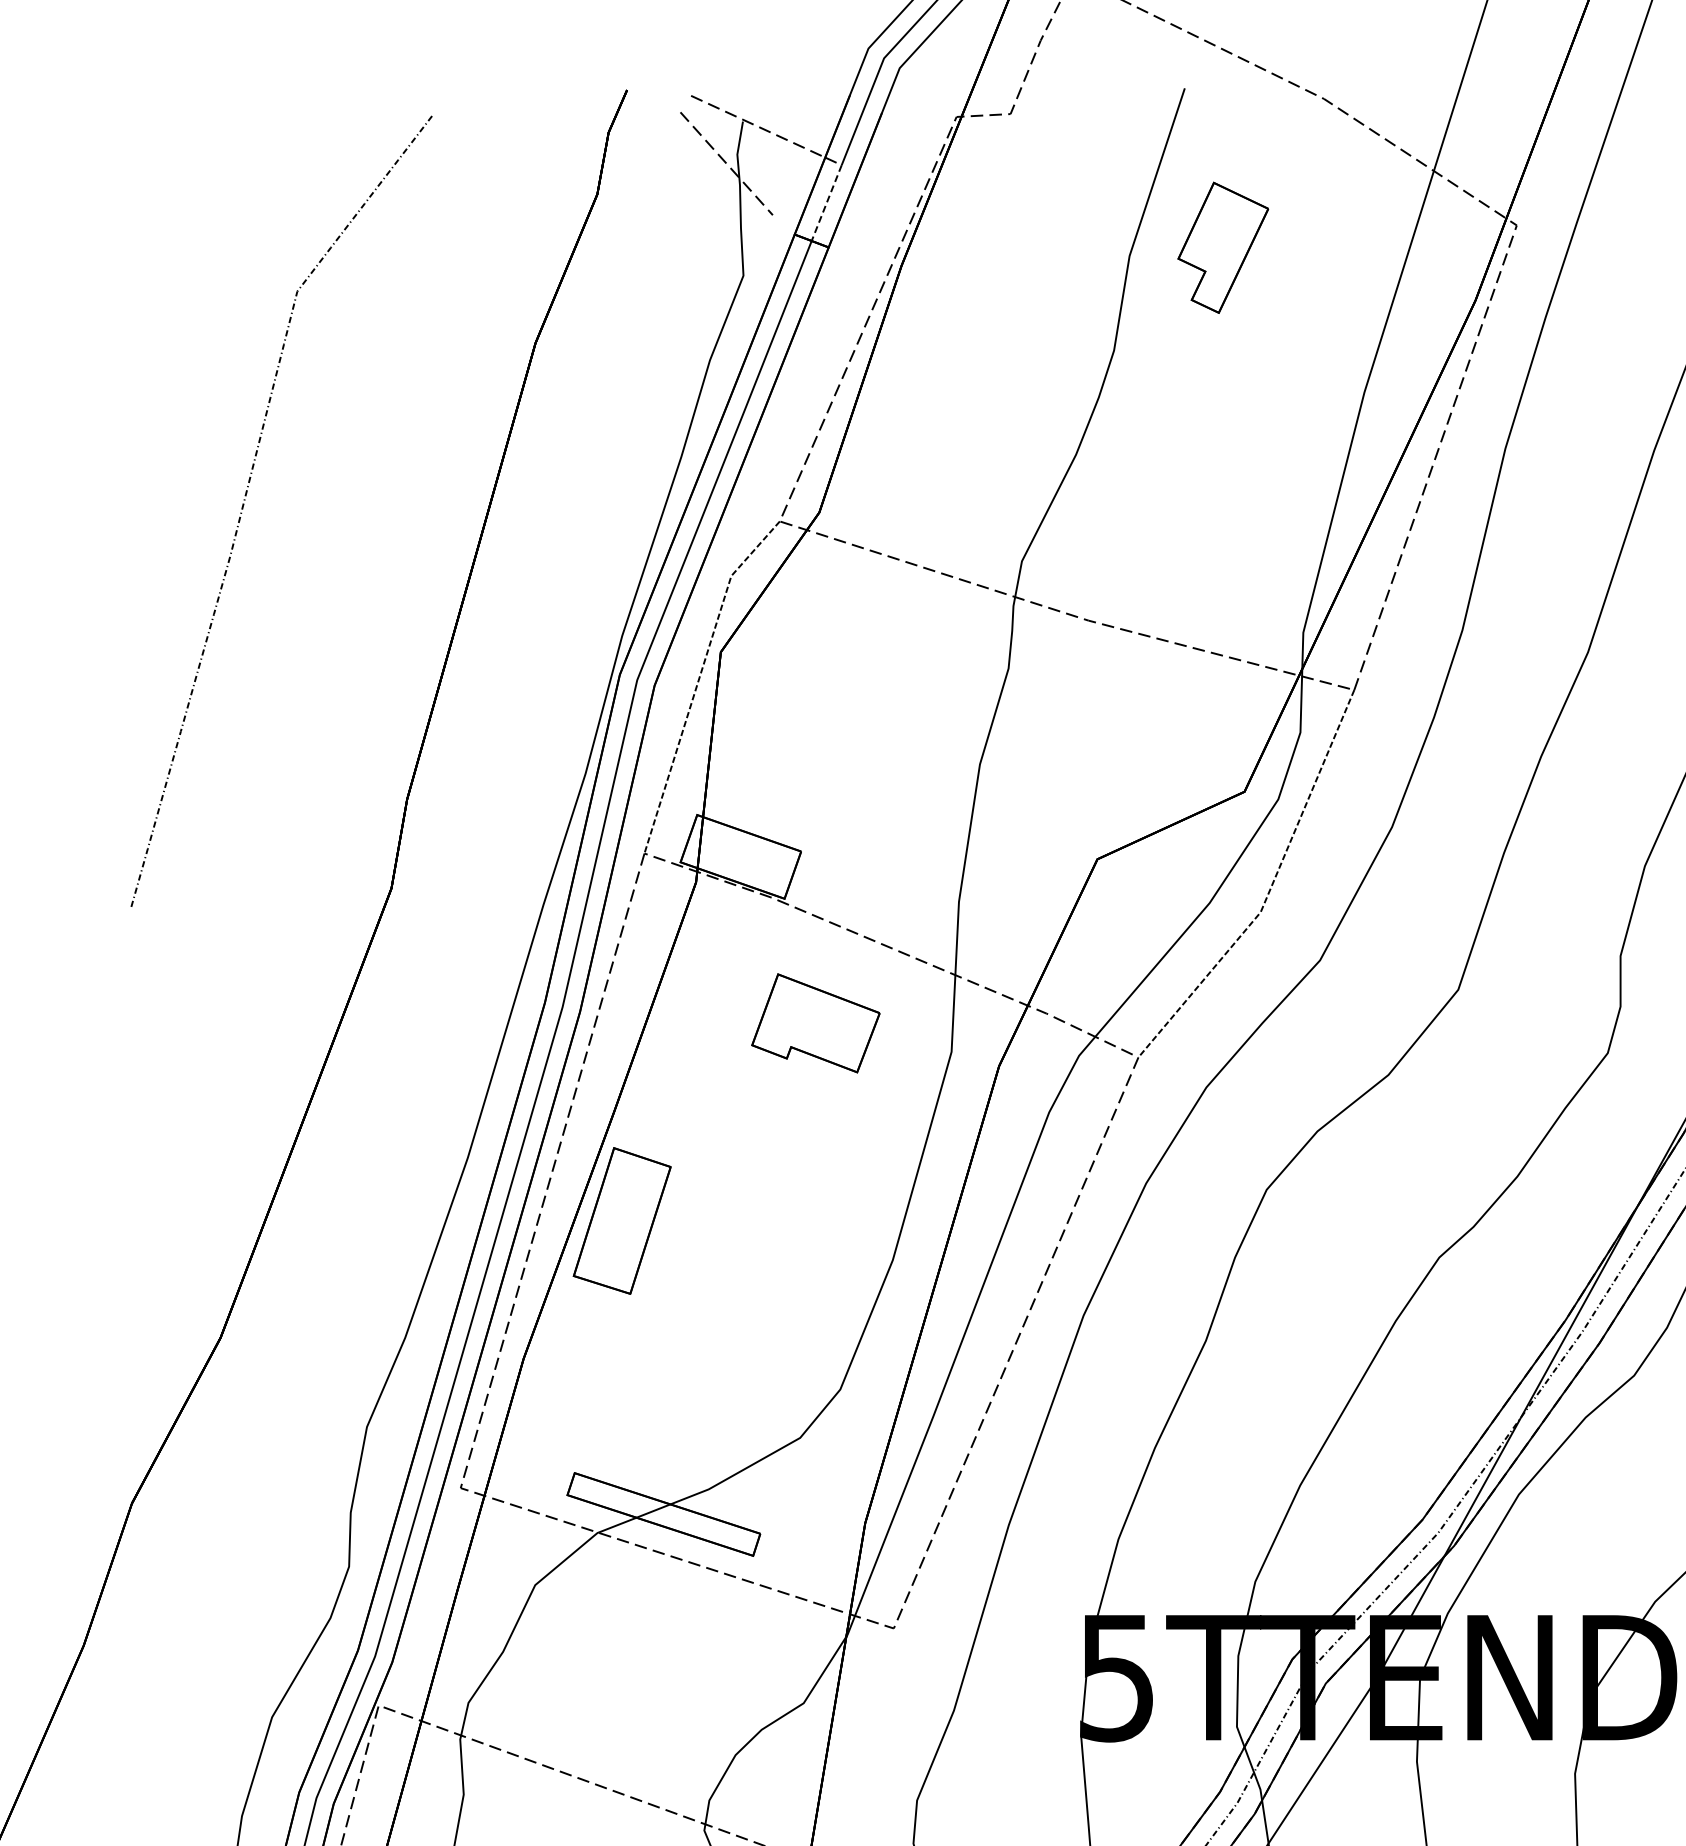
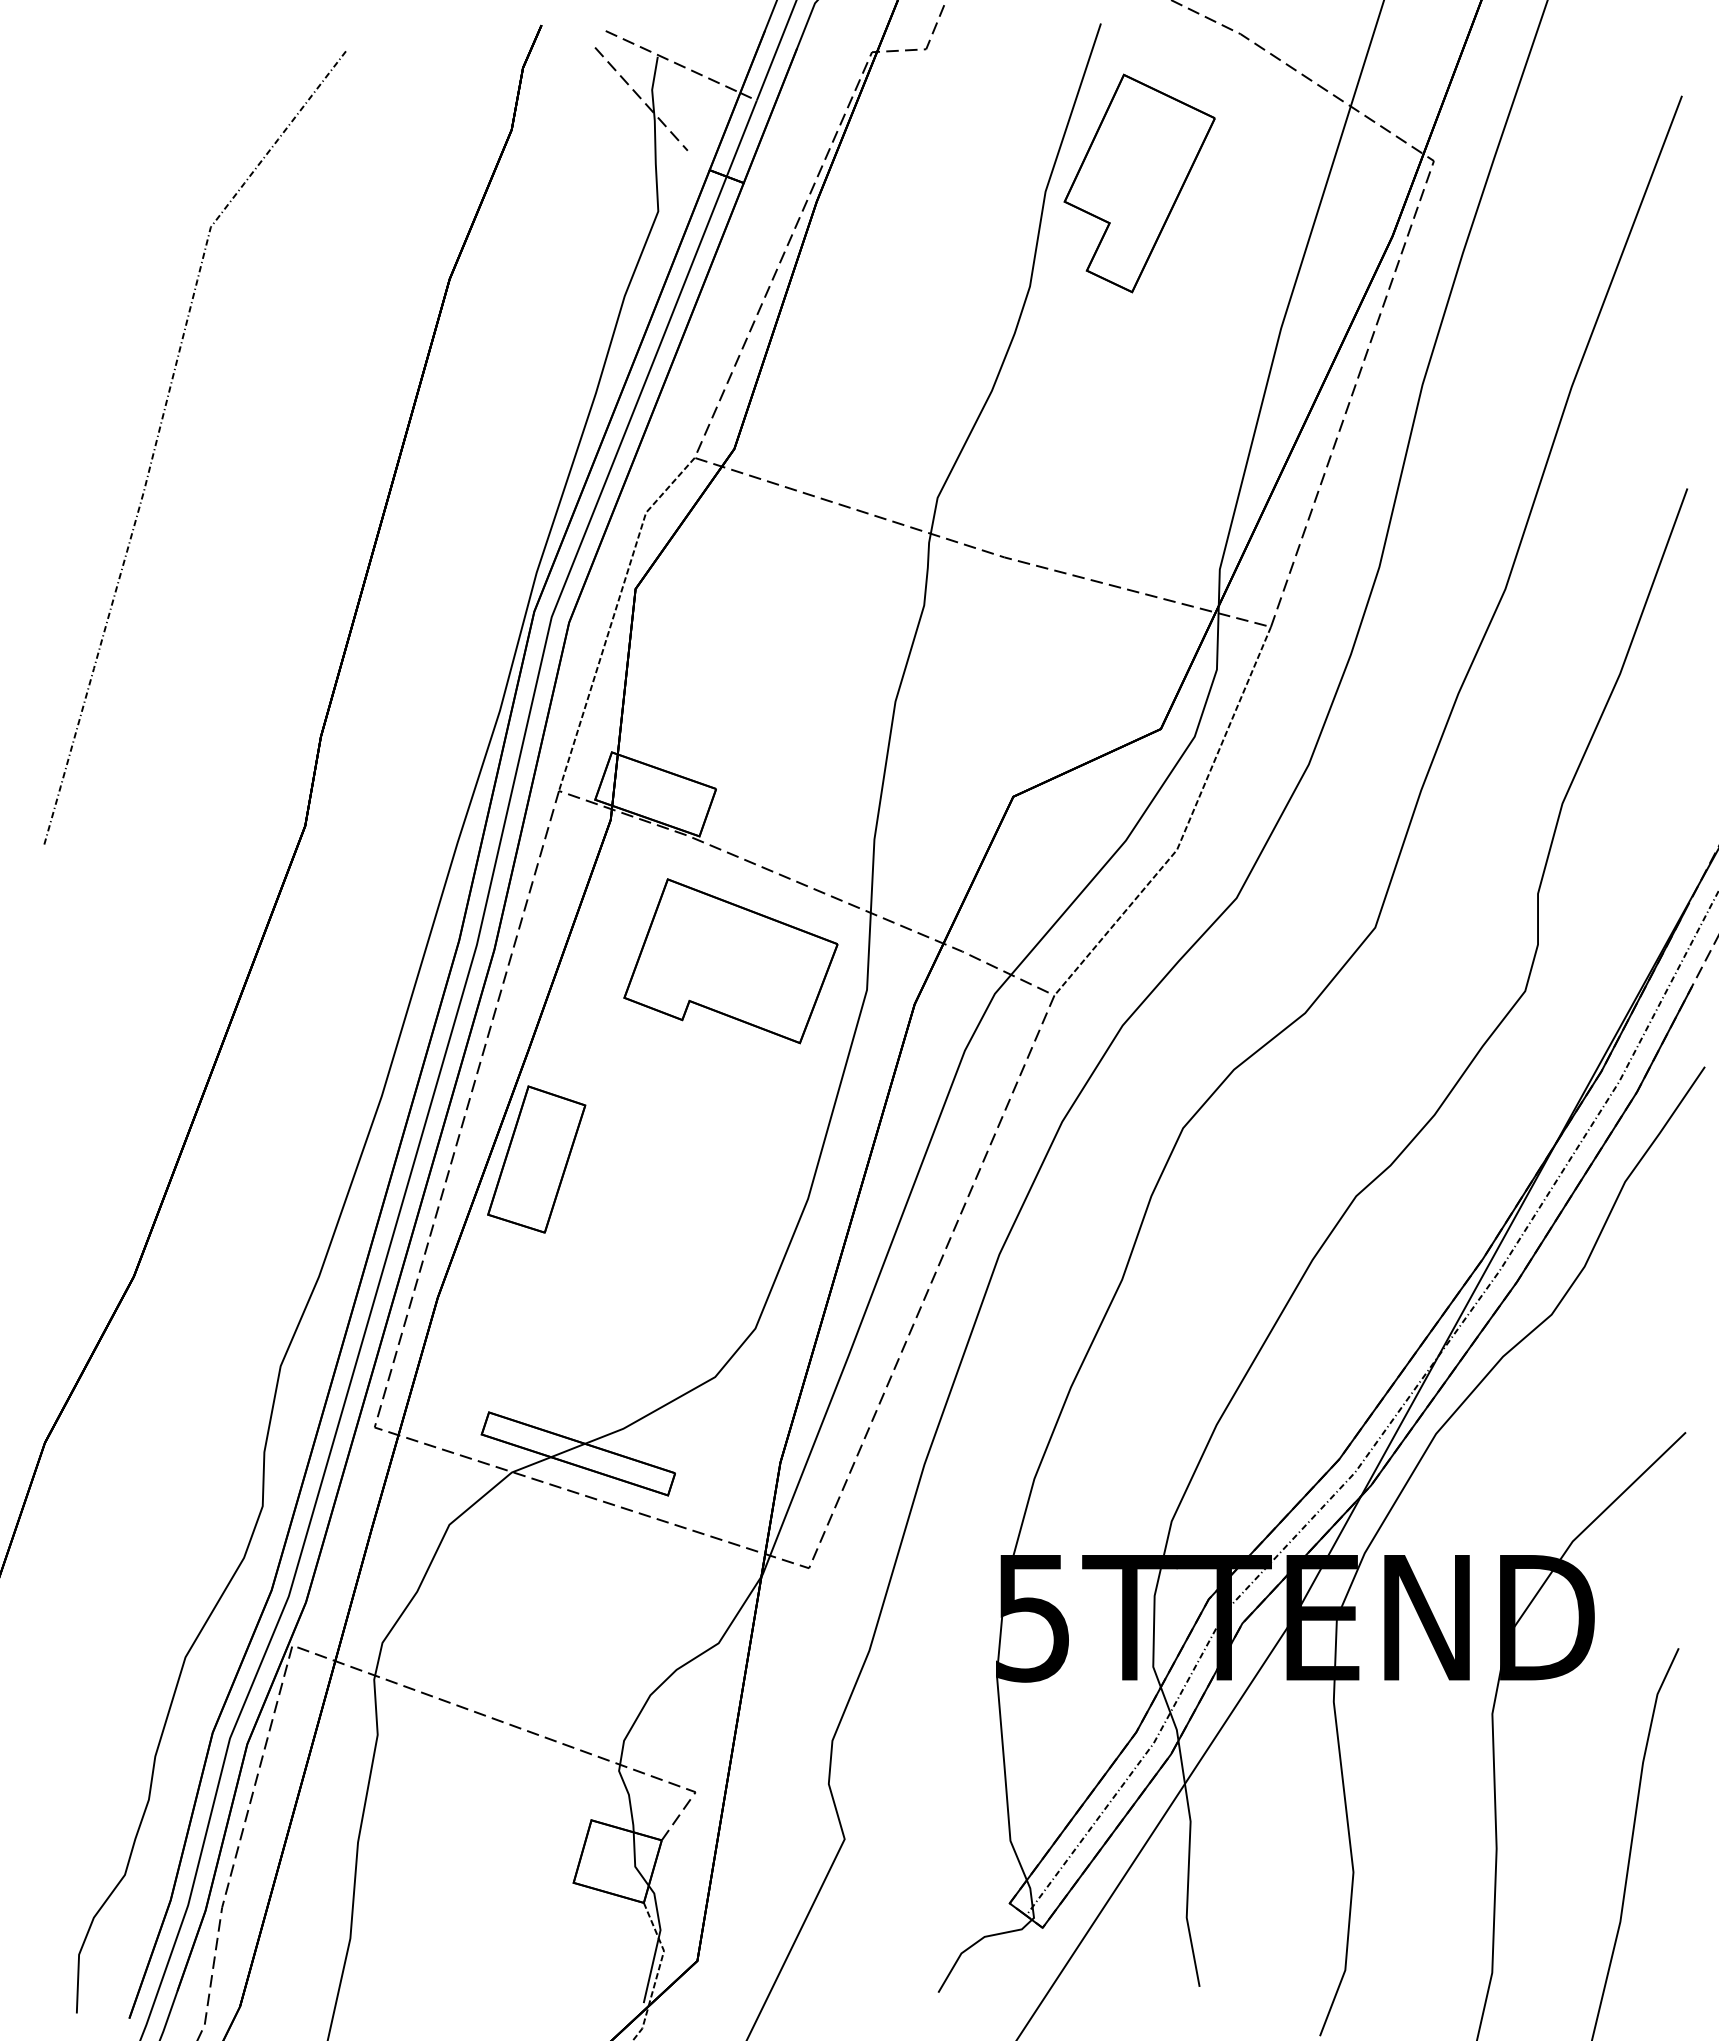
line: (826, 202) -> (741, 138), dashed -> solid
part: (1223, 247) -> (1139, 183), size x1.67
part: (815, 1023) -> (730, 961), size x1.67

